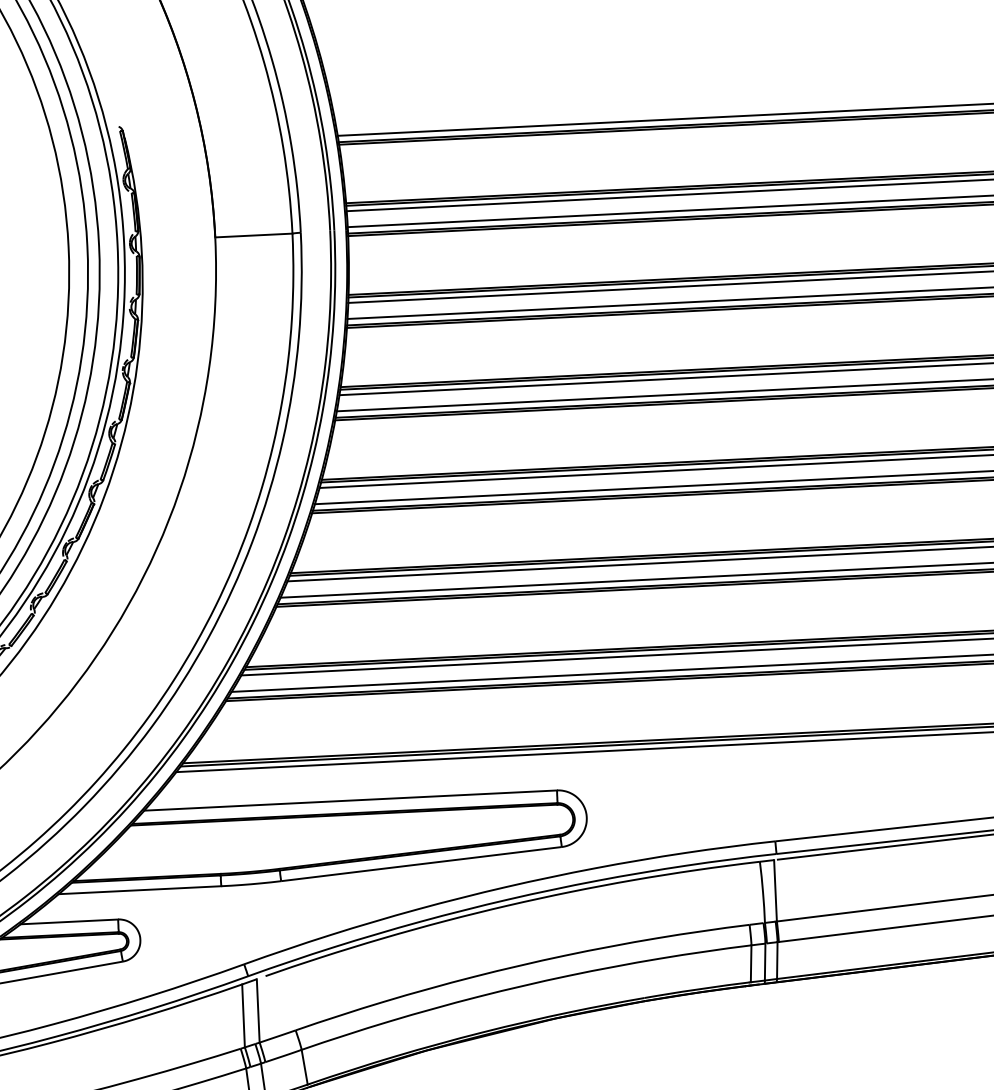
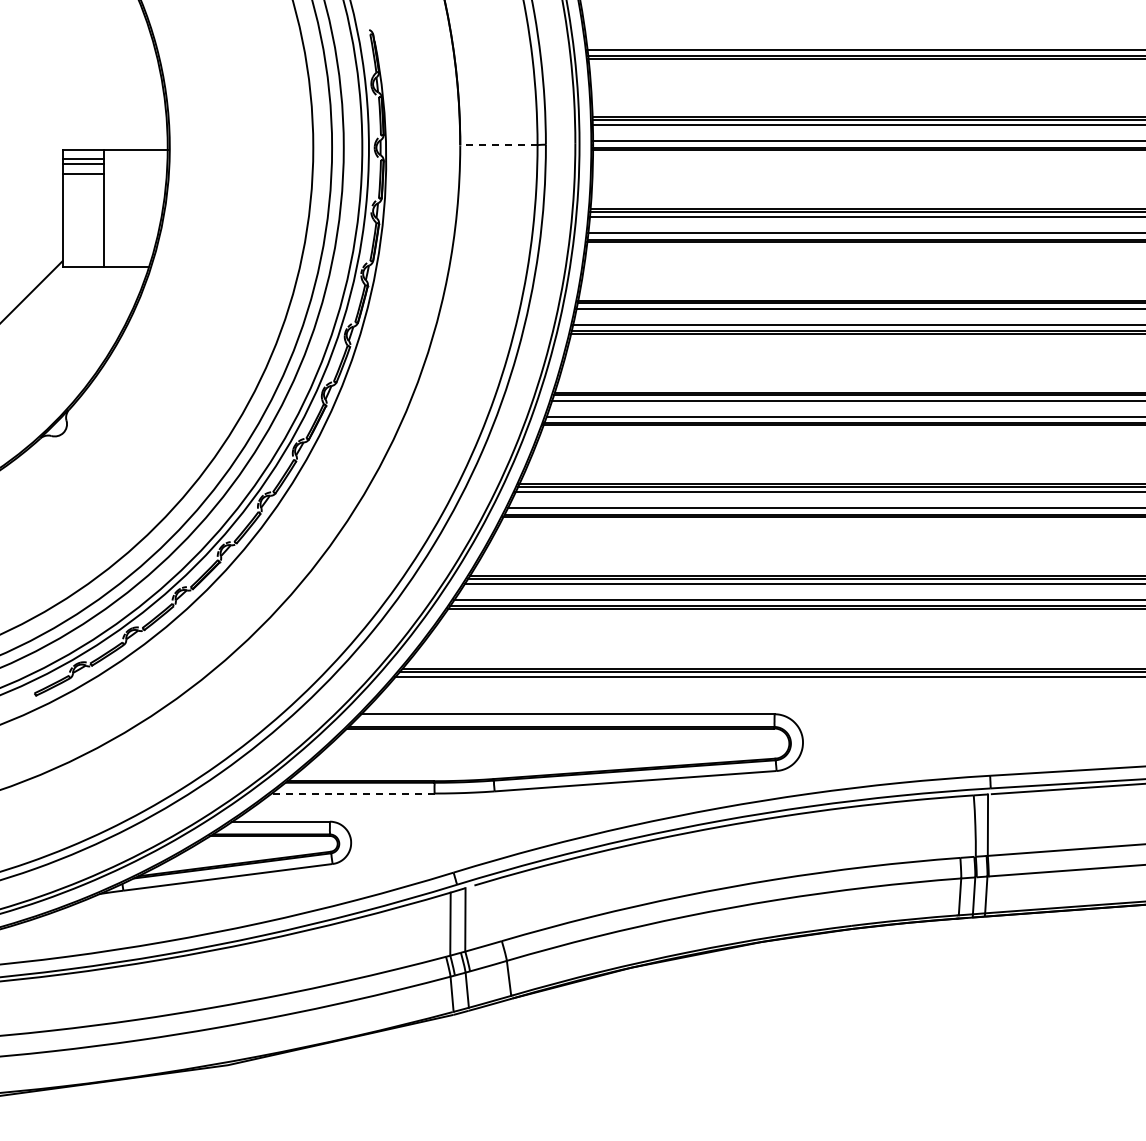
line: (253, 235) -> (498, 145), solid -> dashed
line: (139, 890) -> (352, 793), solid -> dashed

